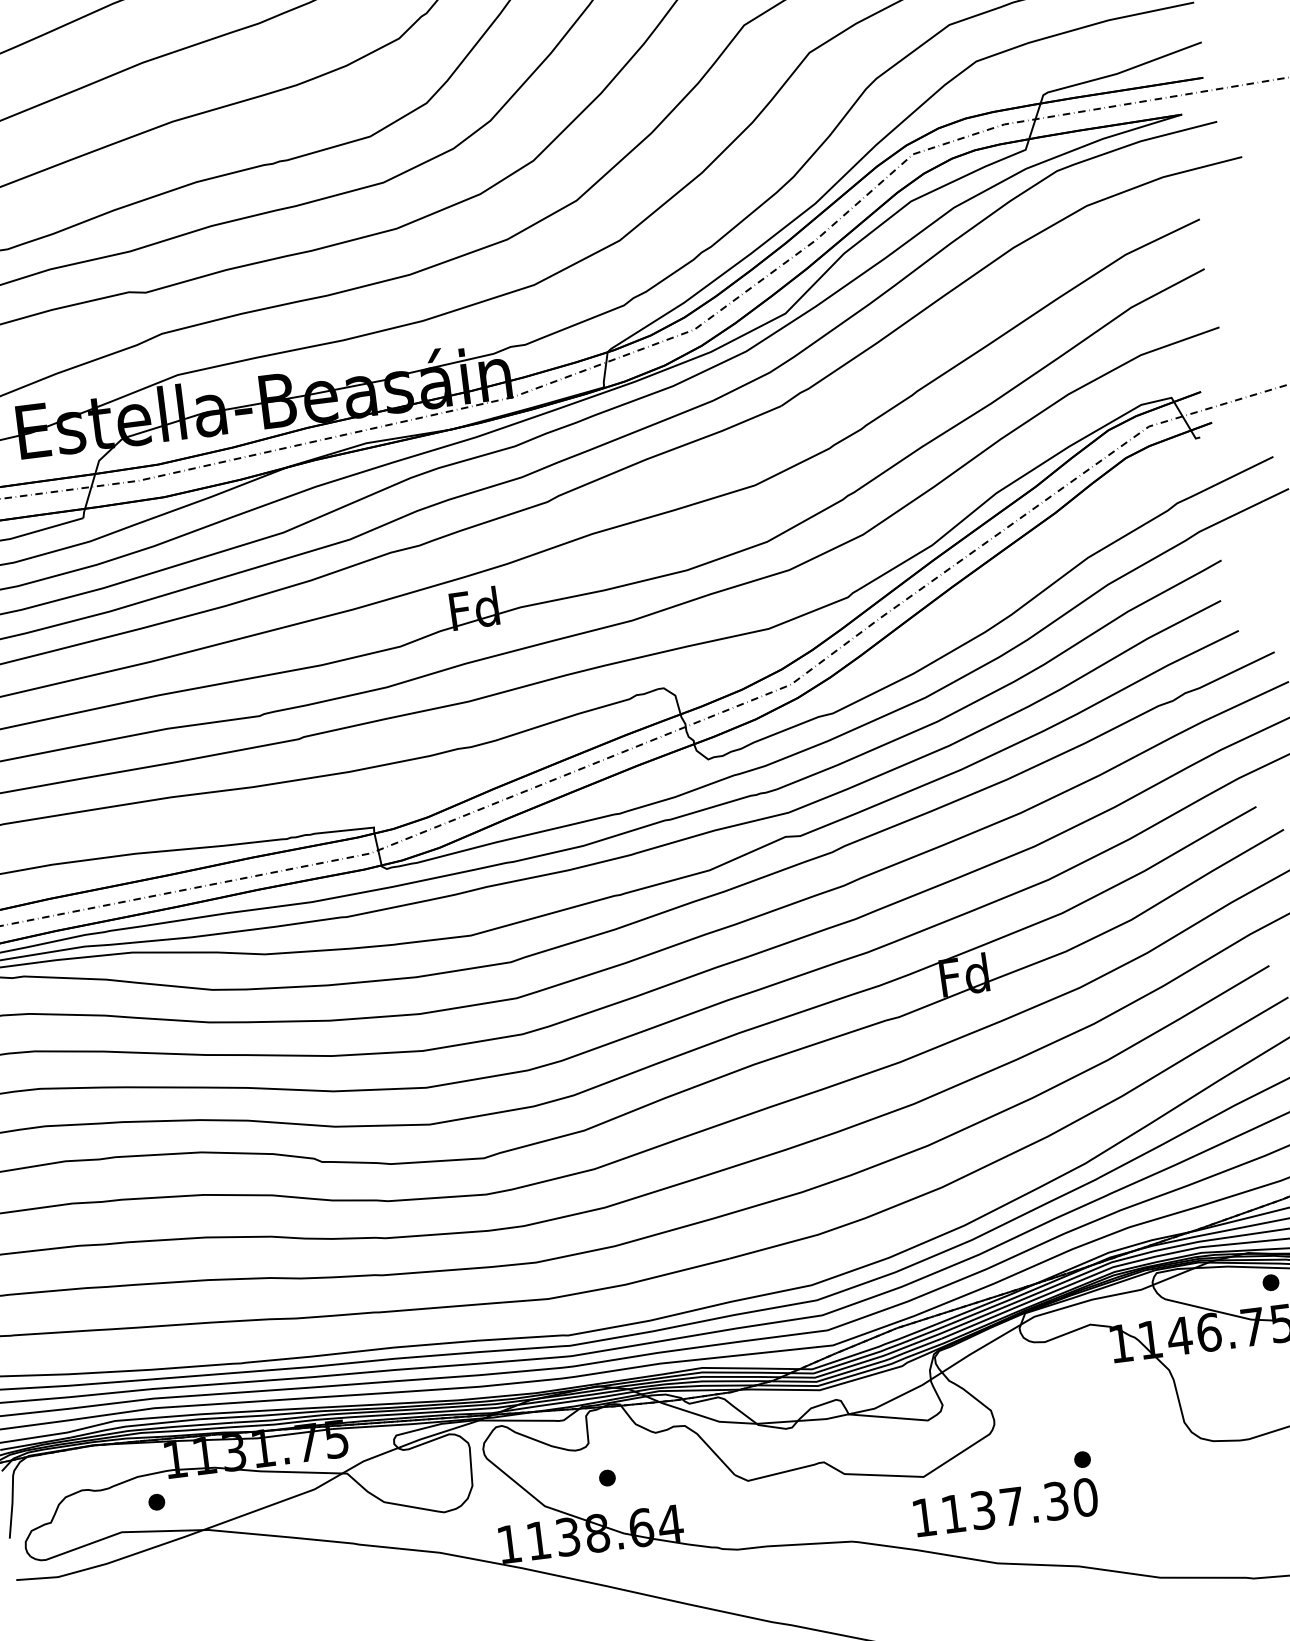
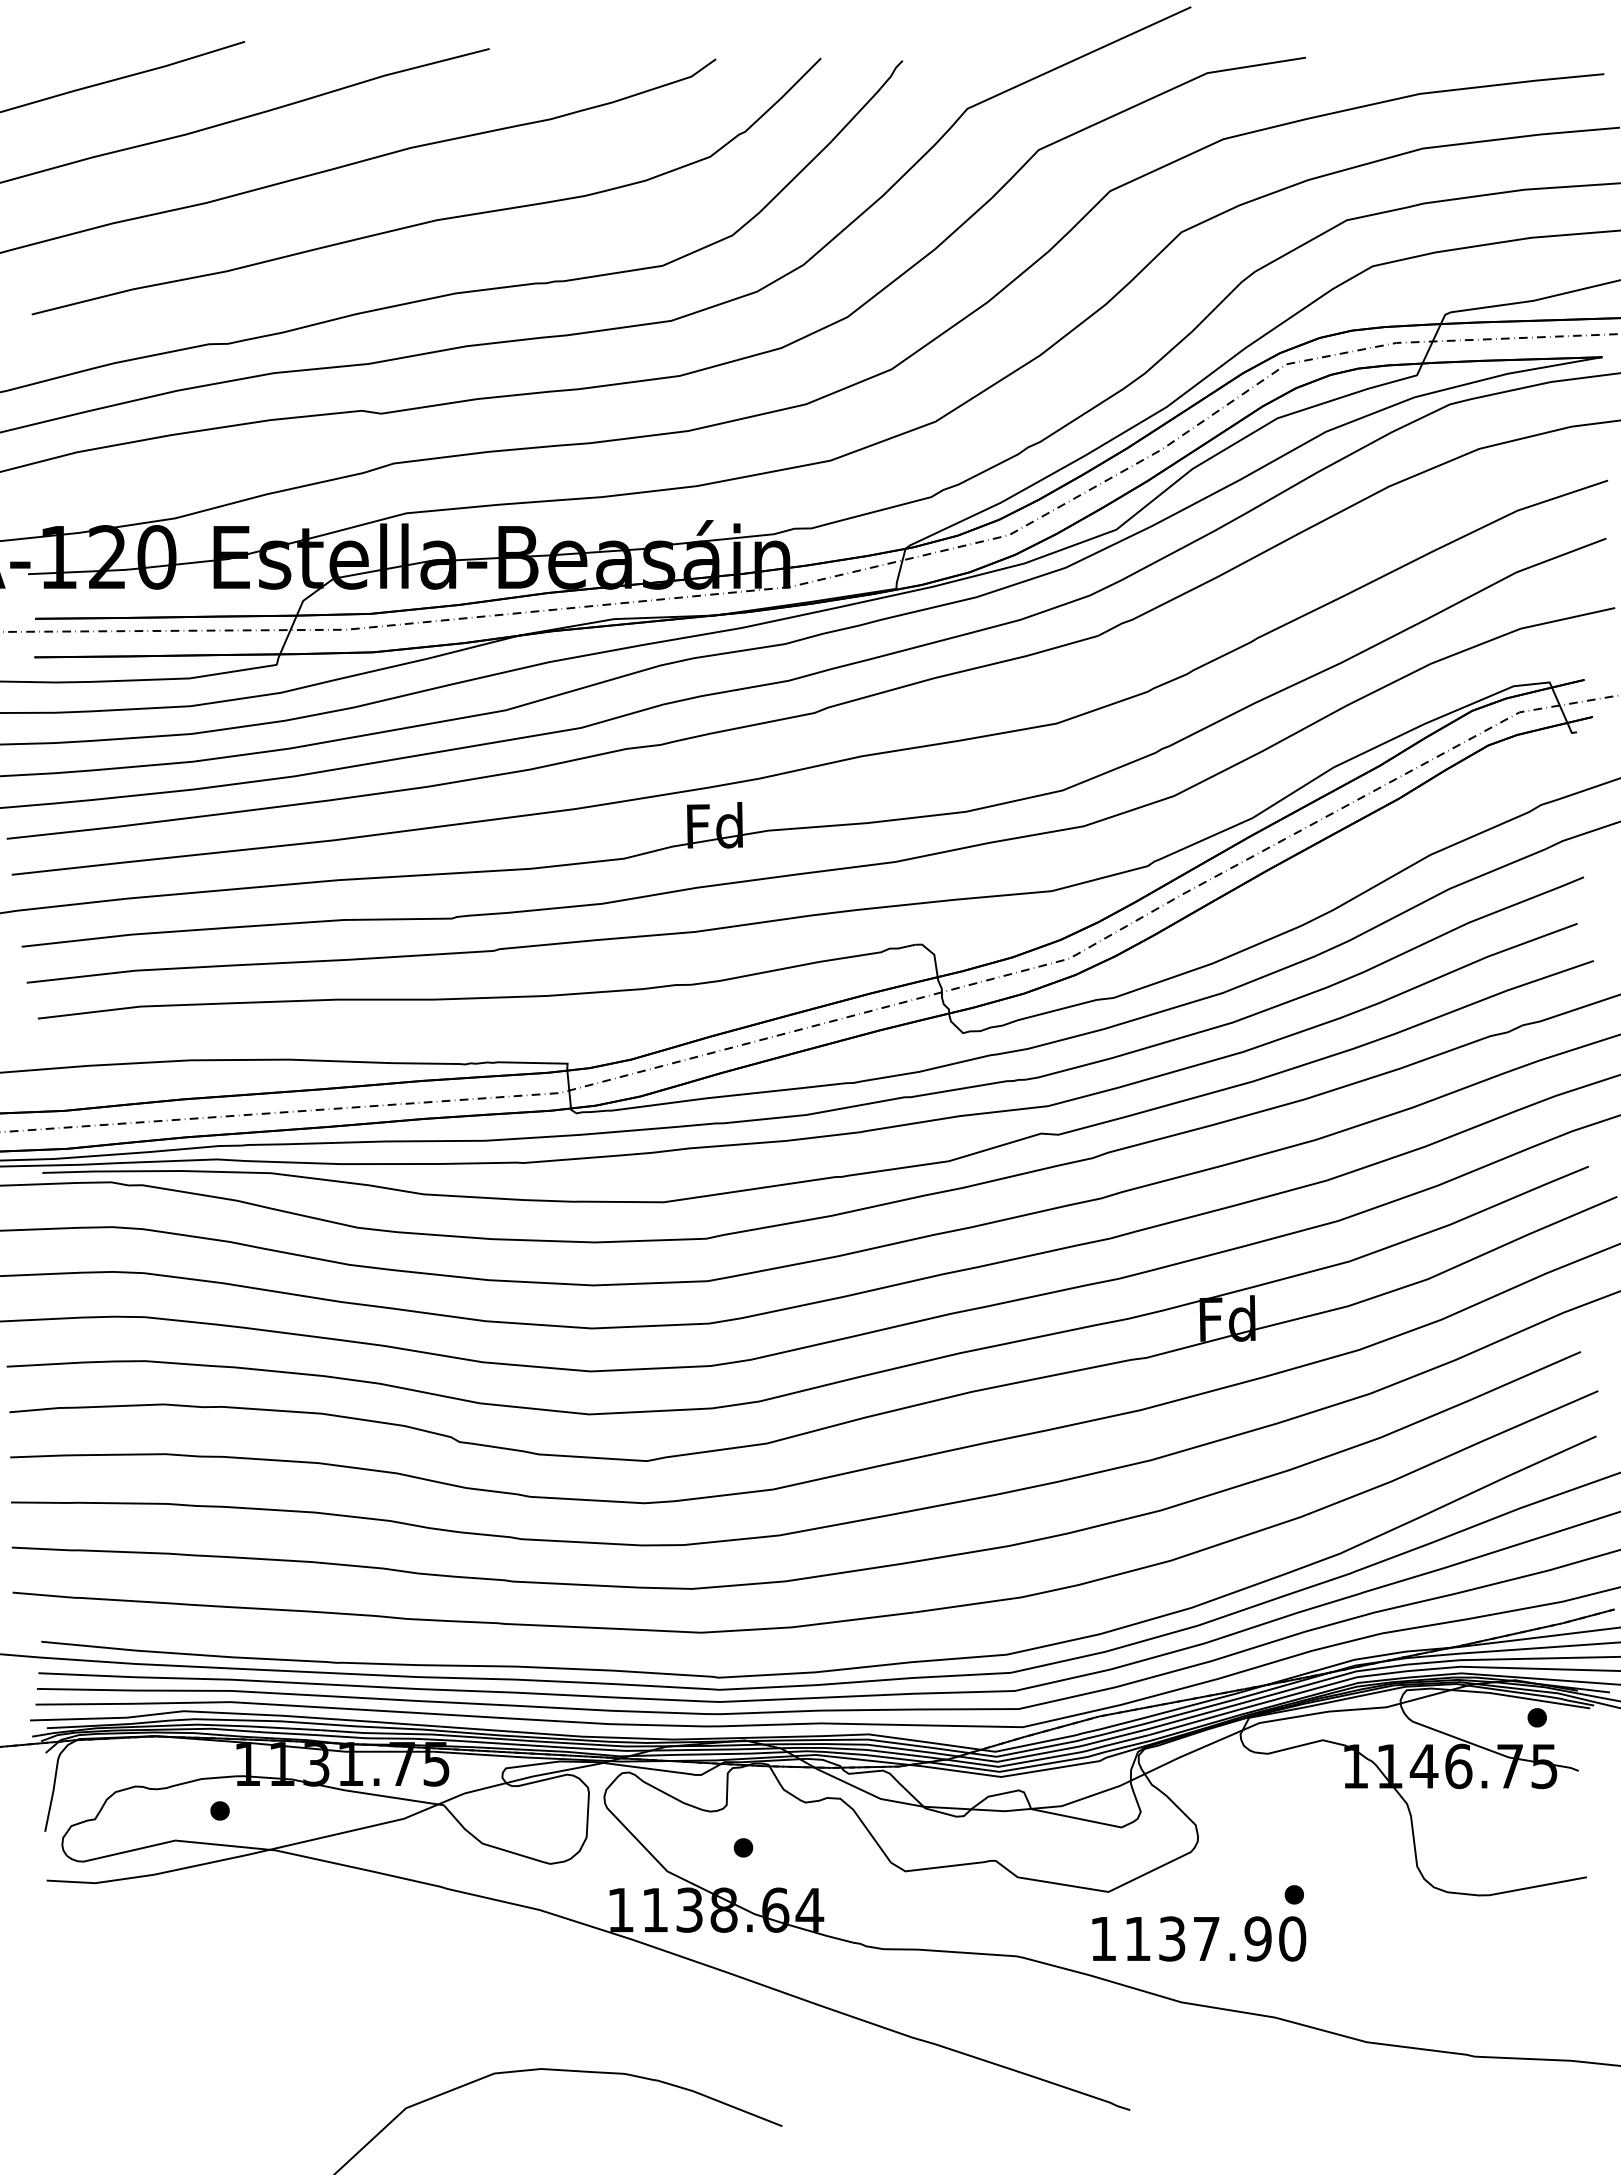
text: (1055, 1500) -> (1257, 1938), 1137.30 -> 1137.90

